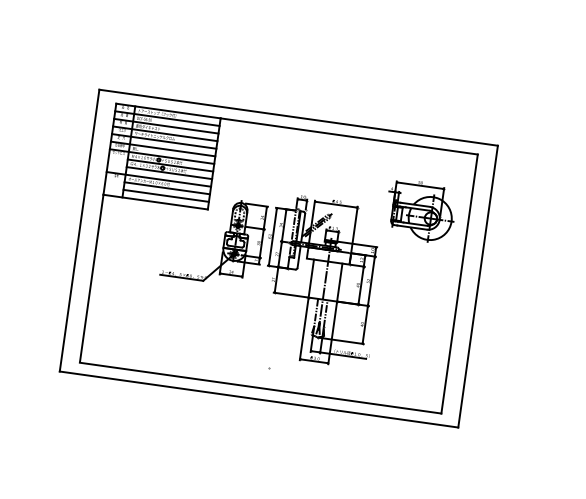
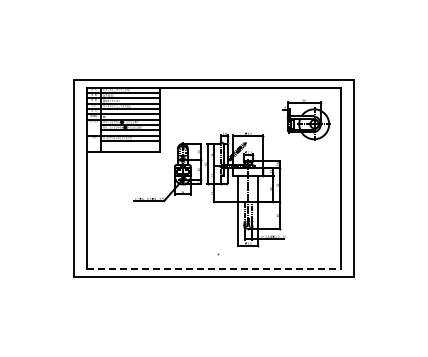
line: (166, 196) -> (130, 146), removed
part: (420, 210) -> (306, 119), moved
line: (261, 388) -> (214, 269), solid -> dashed

